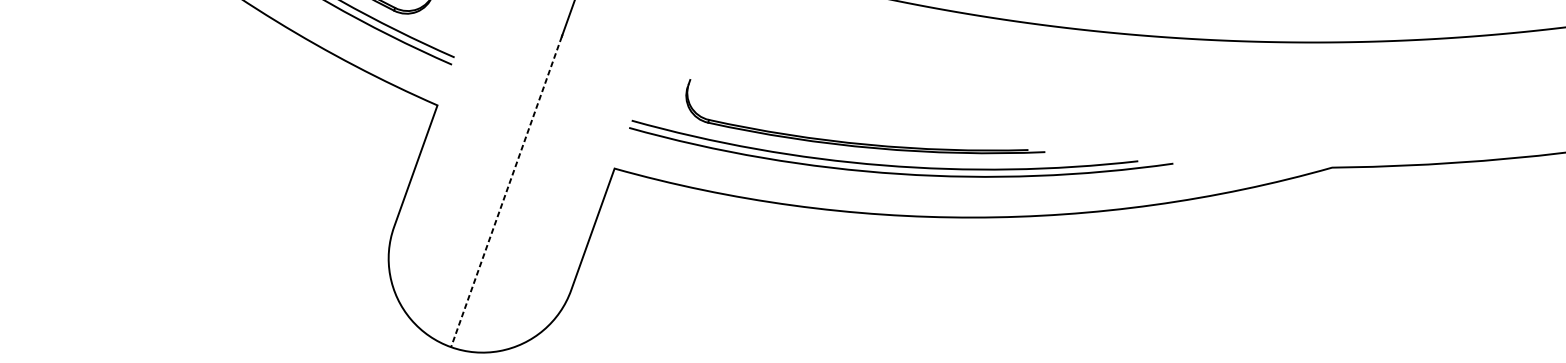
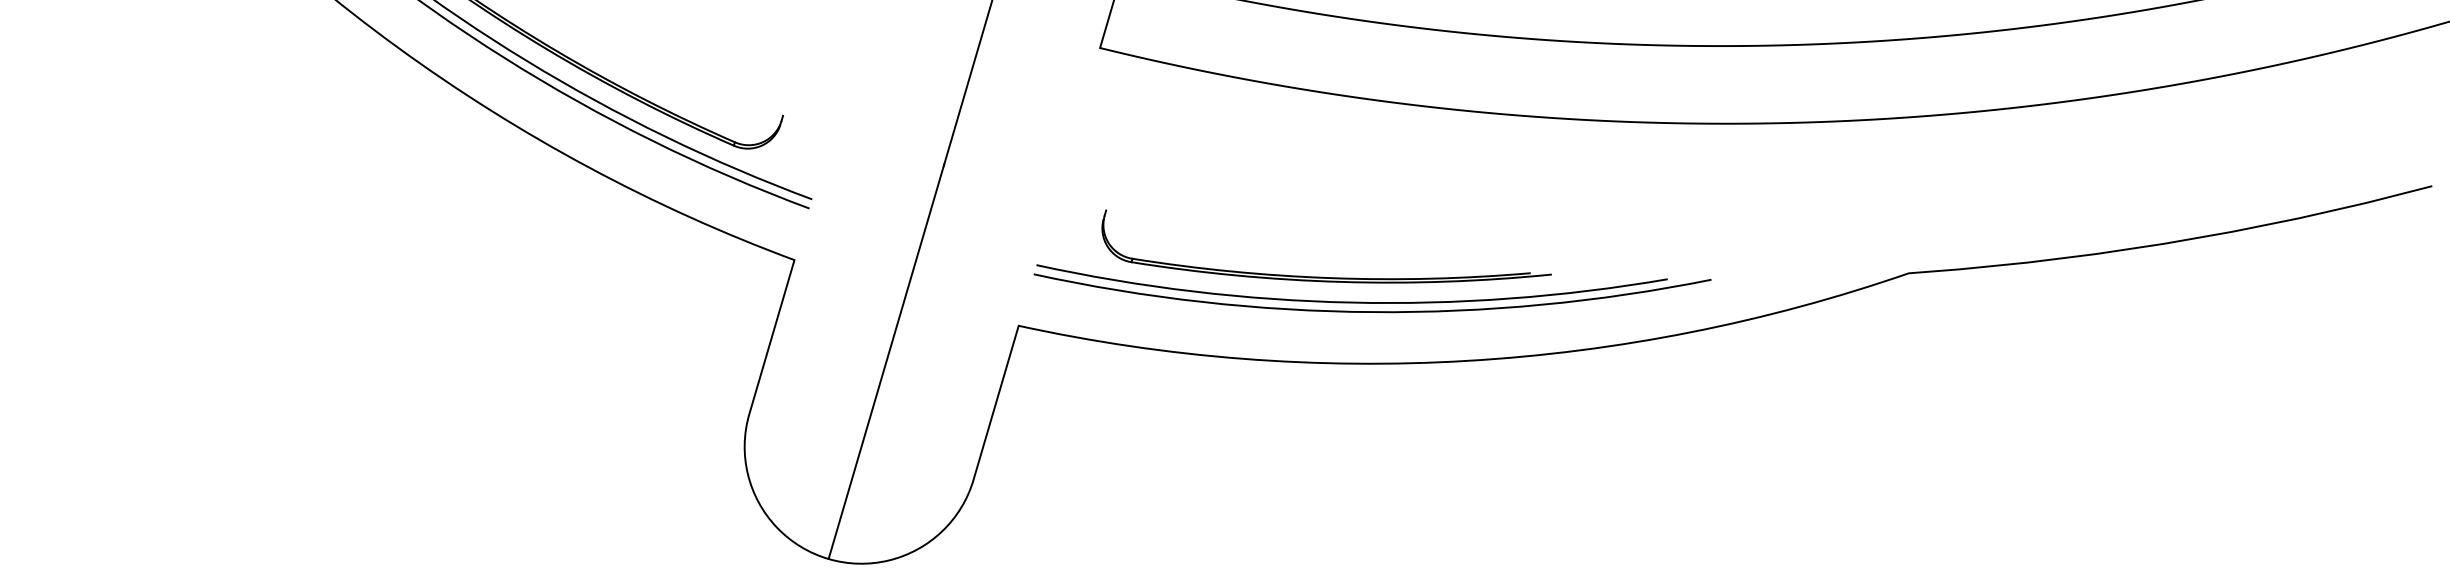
line: (506, 191) -> (886, 362), dashed -> solid

